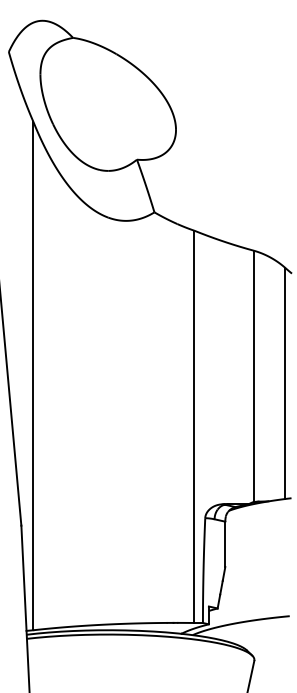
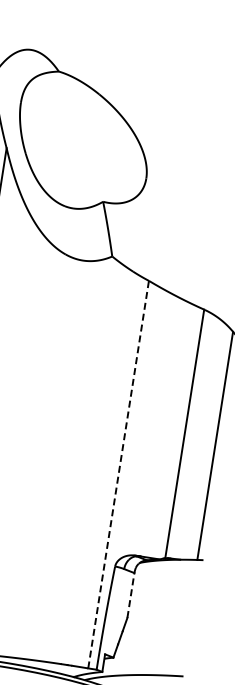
line: (194, 426) -> (118, 474), solid -> dashed
line: (225, 544) -> (131, 595), solid -> dashed

